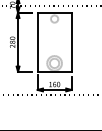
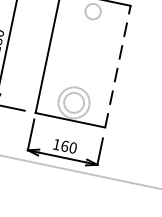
line: (71, 42) -> (117, 67), solid -> dashed

